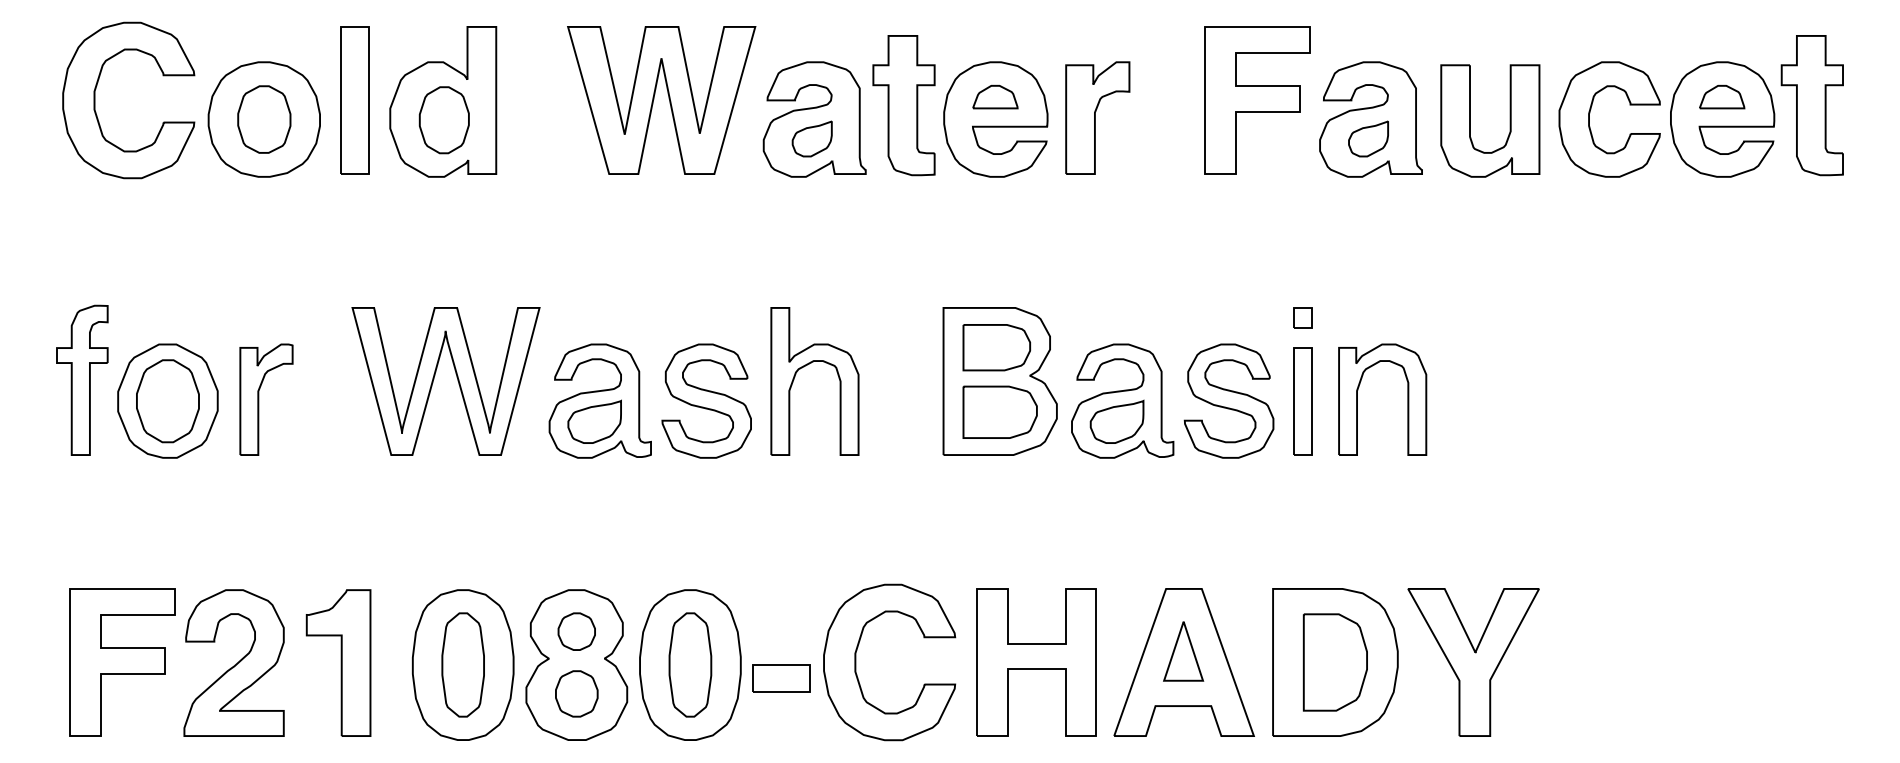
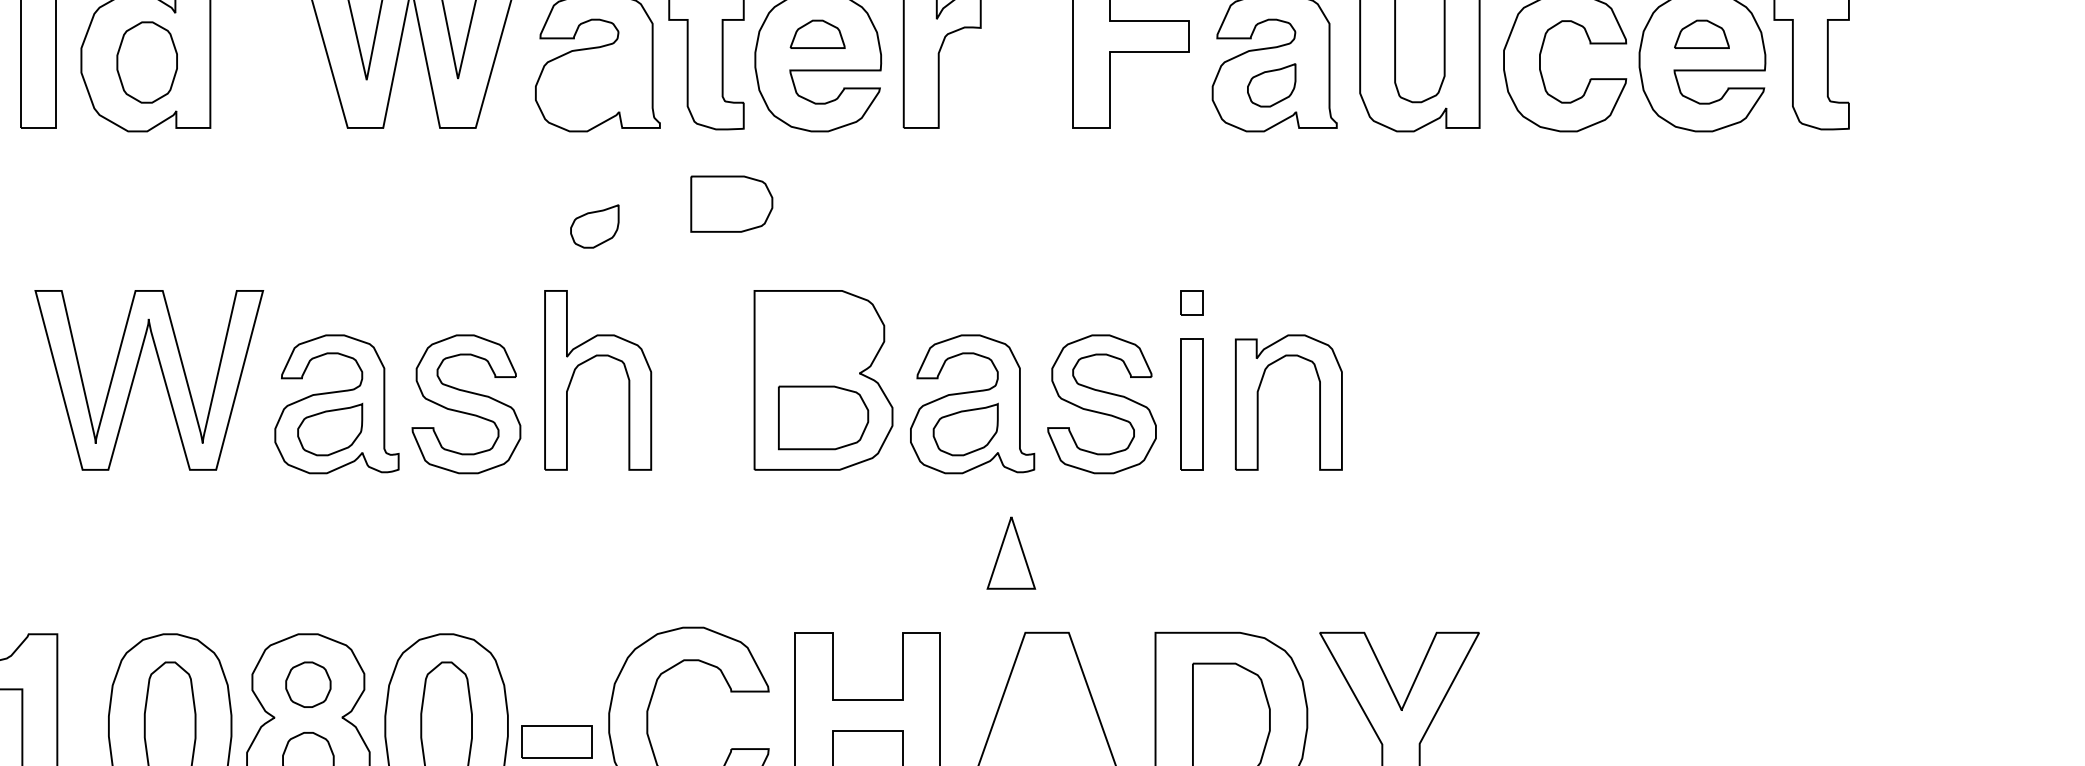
part: (811, 138) -> (593, 225), moved
part: (996, 347) -> (731, 203), moved
part: (1183, 651) -> (1011, 553), moved

